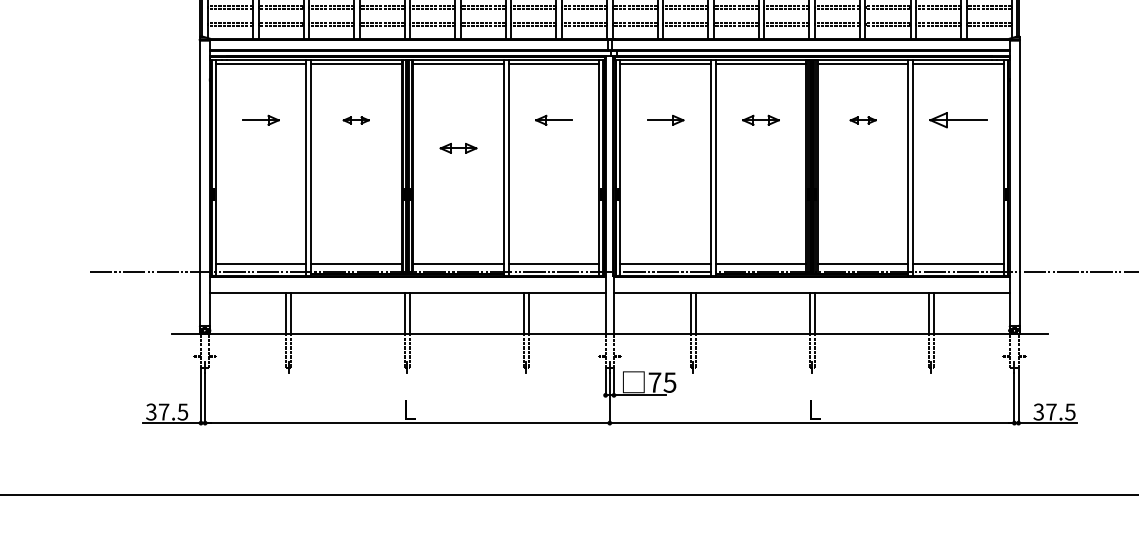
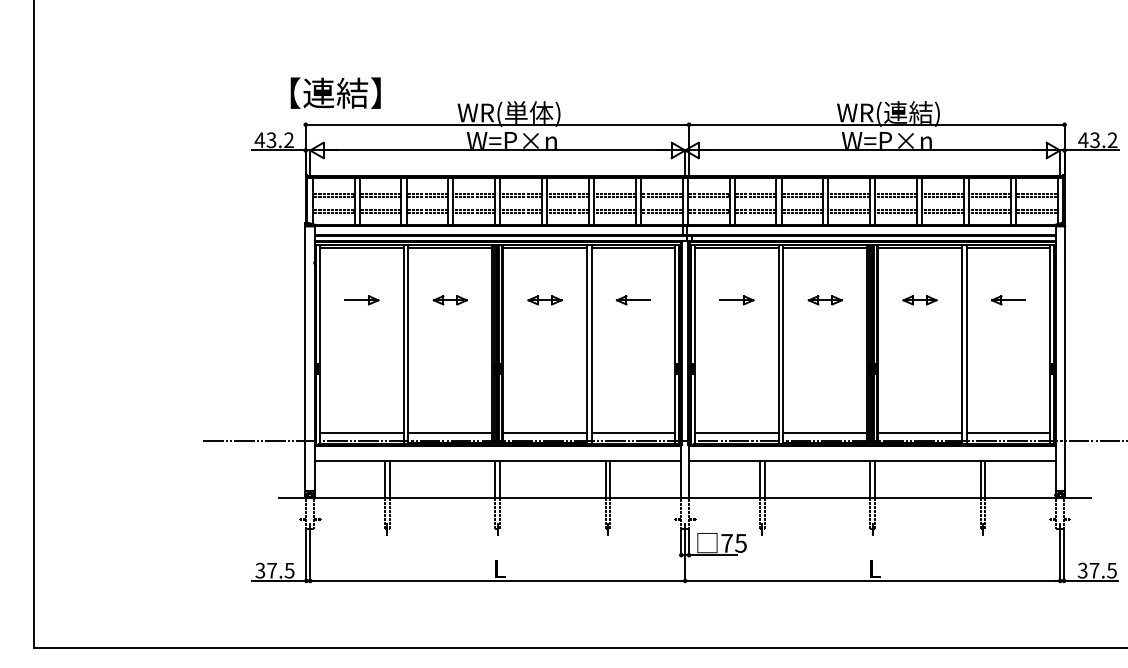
part: (355, 120) -> (449, 300), size x1.43
part: (862, 120) -> (919, 300), size x1.43
part: (957, 120) -> (1007, 300), size x0.62
part: (457, 148) -> (544, 300), moved

